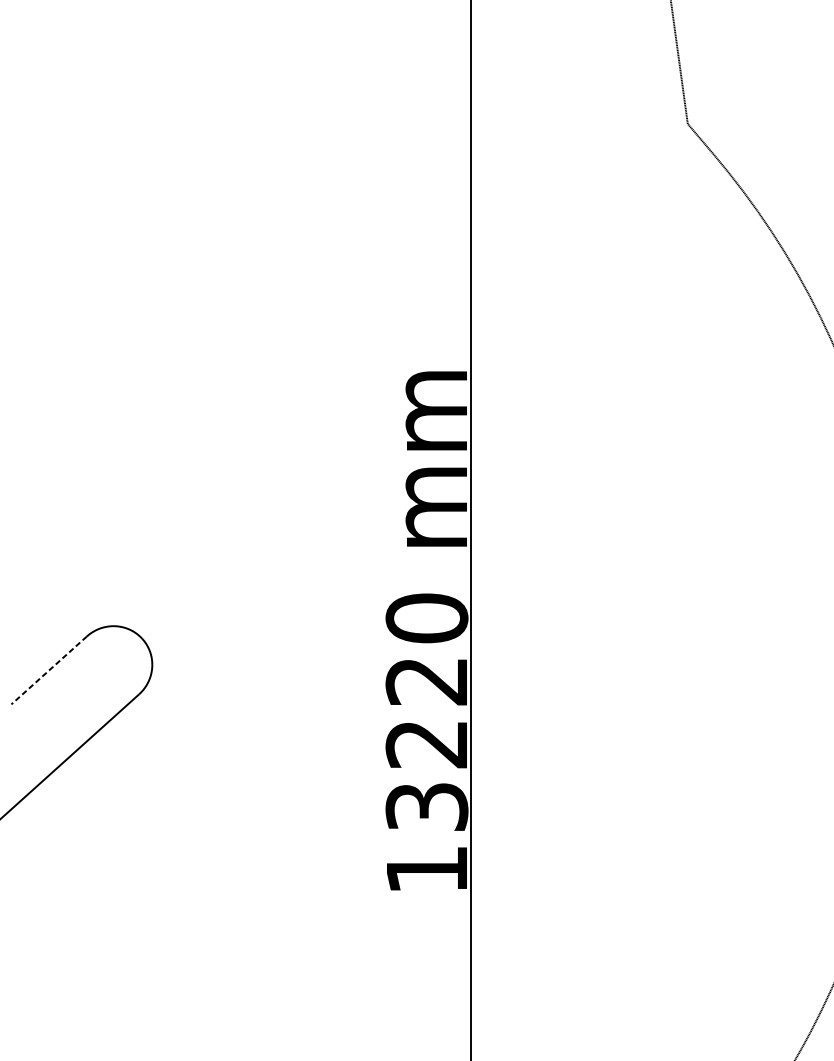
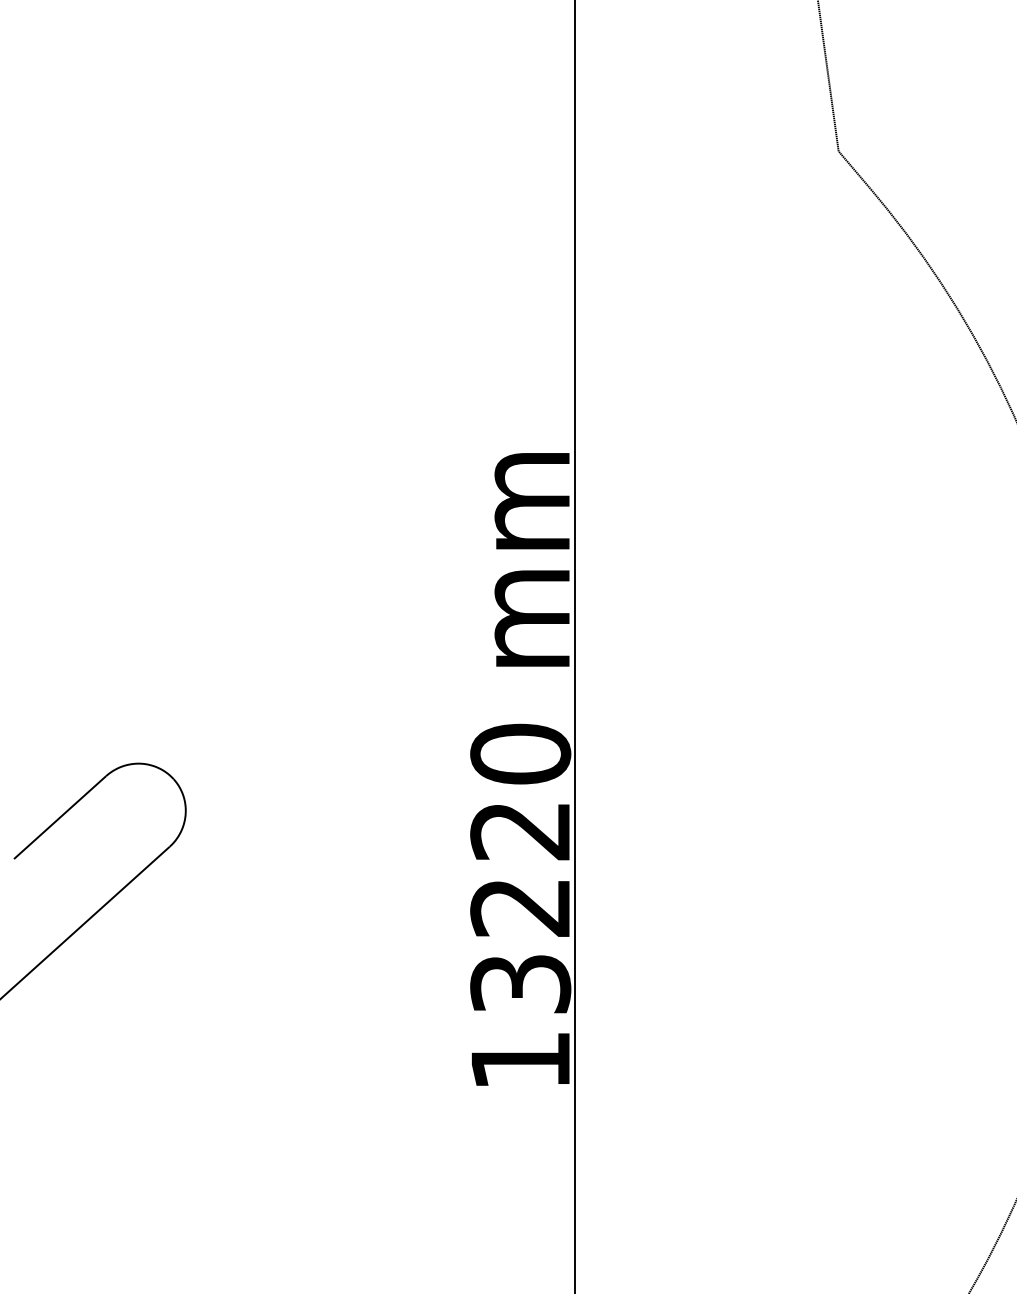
line: (49, 670) -> (60, 817), dashed -> solid

